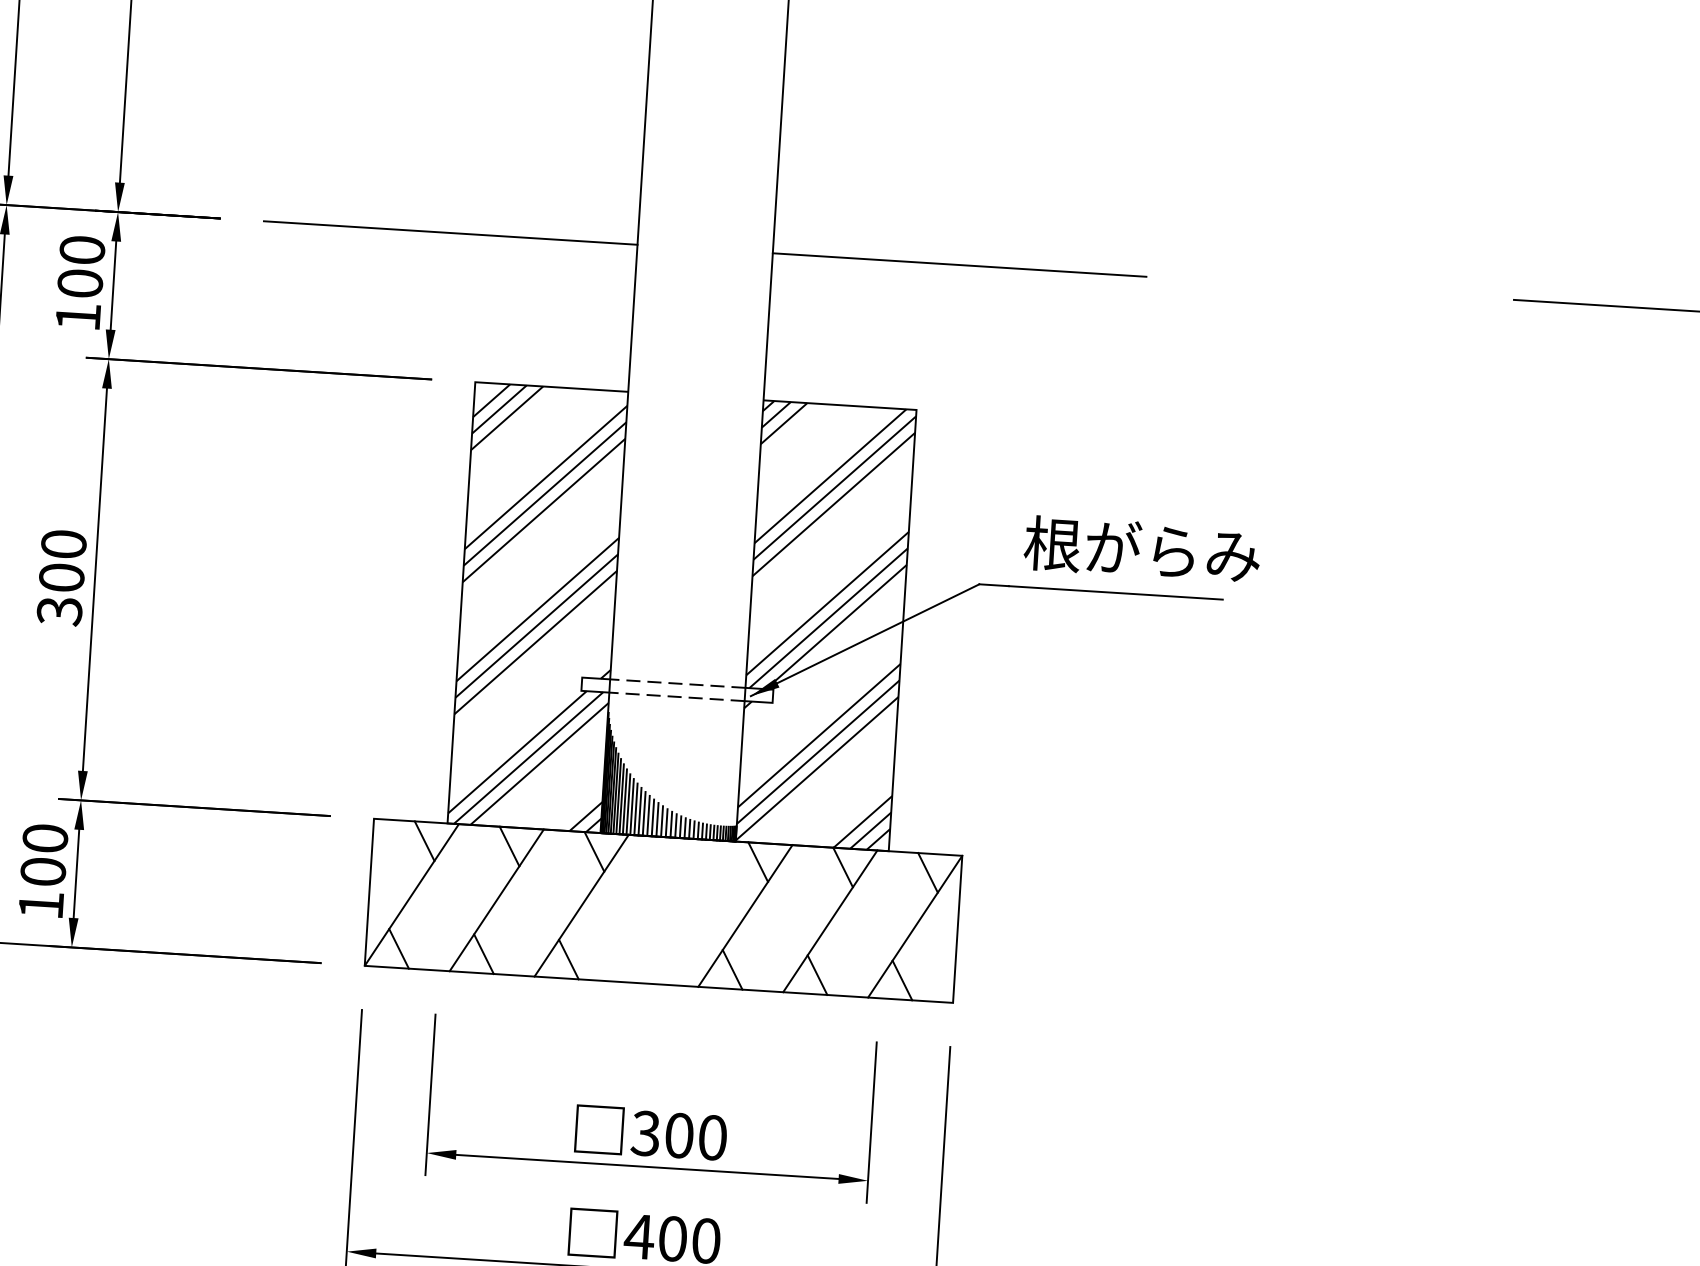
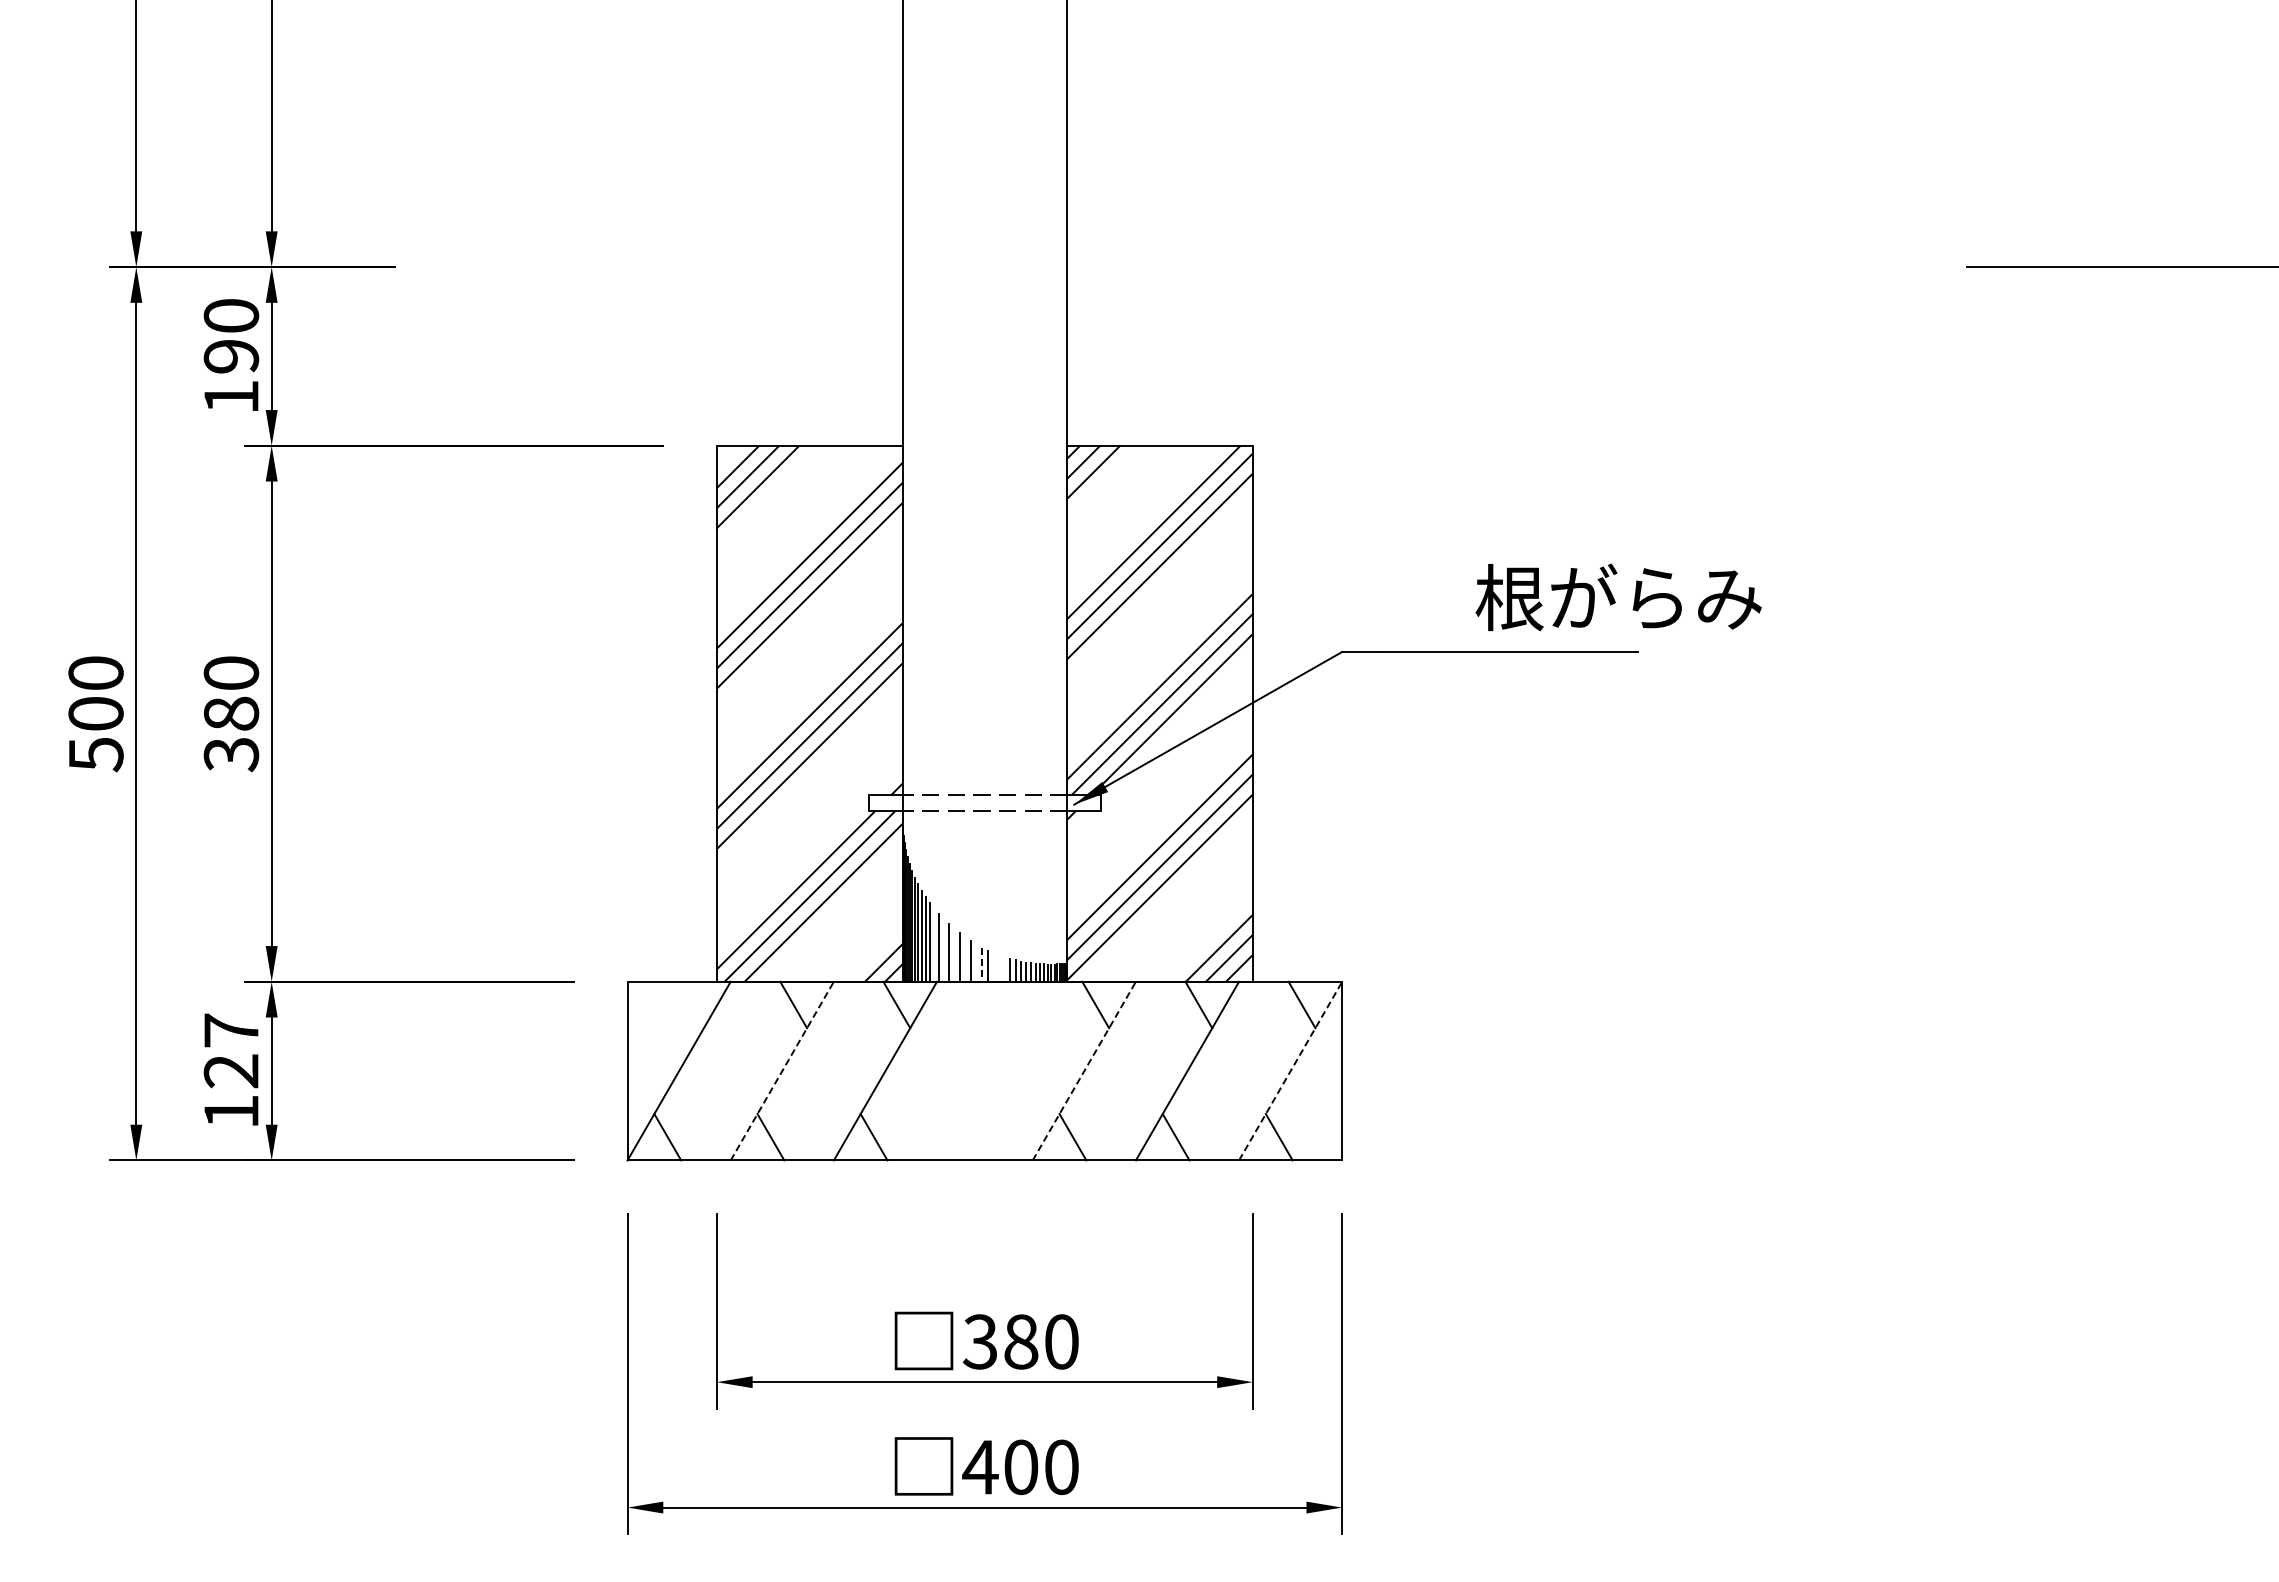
line: (450, 233) -> (675, 267), removed
line: (959, 265) -> (1293, 267), removed
text: (80, 283) -> (231, 356), 100 -> 190
text: (1142, 549) -> (1618, 597), moved
text: (61, 577) -> (230, 713), 300 -> 380
line: (628, 804) -> (934, 944), removed
line: (635, 809) -> (943, 950), removed
line: (644, 813) -> (954, 954), removed
line: (653, 817) -> (965, 959), removed
line: (662, 821) -> (976, 962), removed
line: (667, 822) -> (982, 964), solid -> dashed
line: (675, 826) -> (993, 967), removed
line: (680, 827) -> (999, 968), removed
line: (684, 828) -> (1004, 969), removed
line: (424, 840) -> (690, 1004), removed
text: (44, 854) -> (231, 1050), 100 -> 127
line: (496, 899) -> (782, 1070), solid -> dashed
line: (745, 915) -> (1084, 1070), solid -> dashed
line: (915, 926) -> (1290, 1070), solid -> dashed
text: (679, 1135) -> (1021, 1341), 300 -> 380

